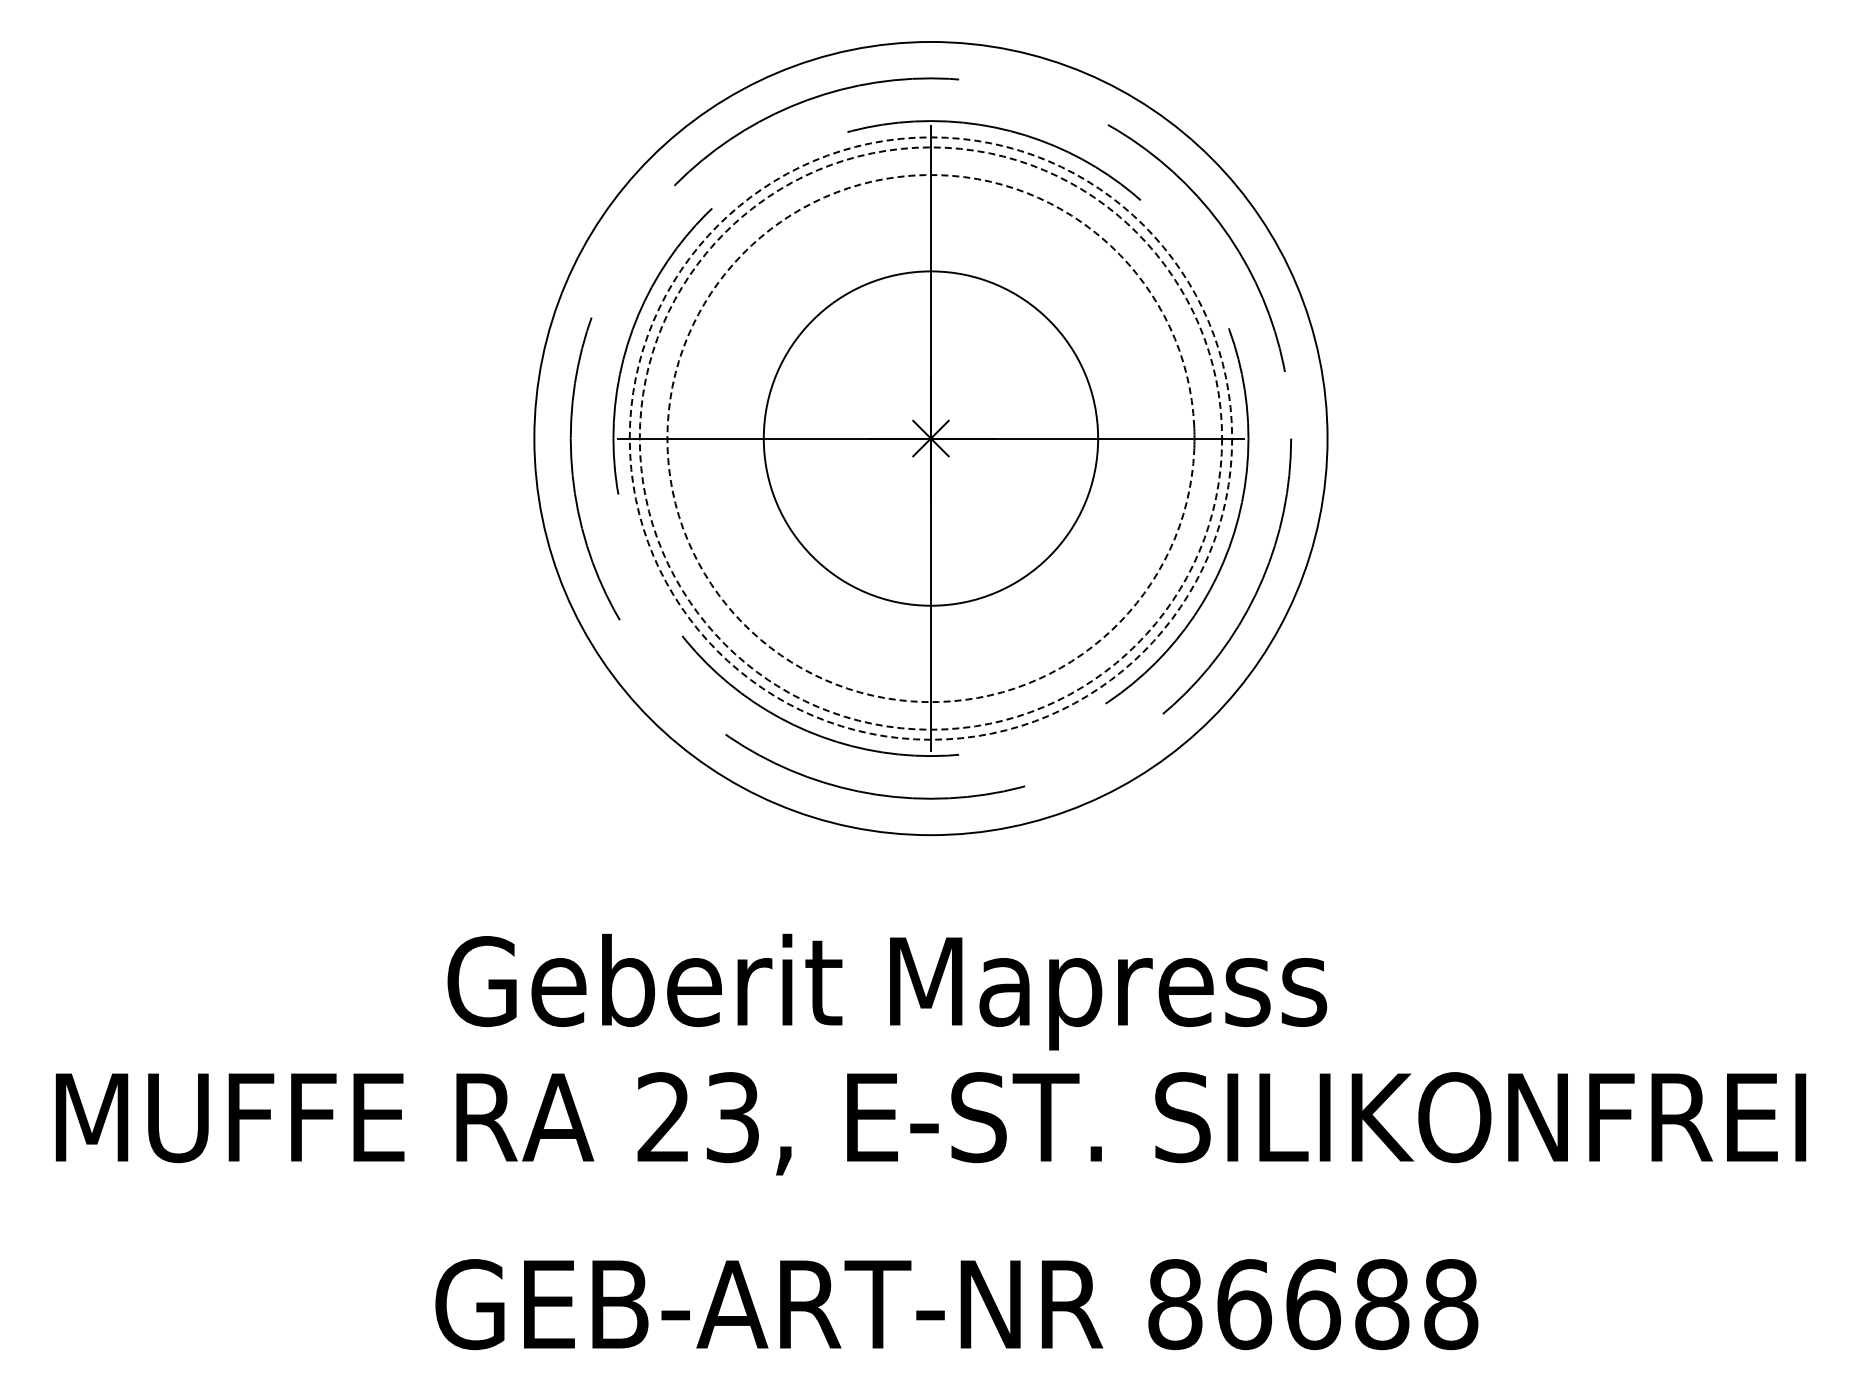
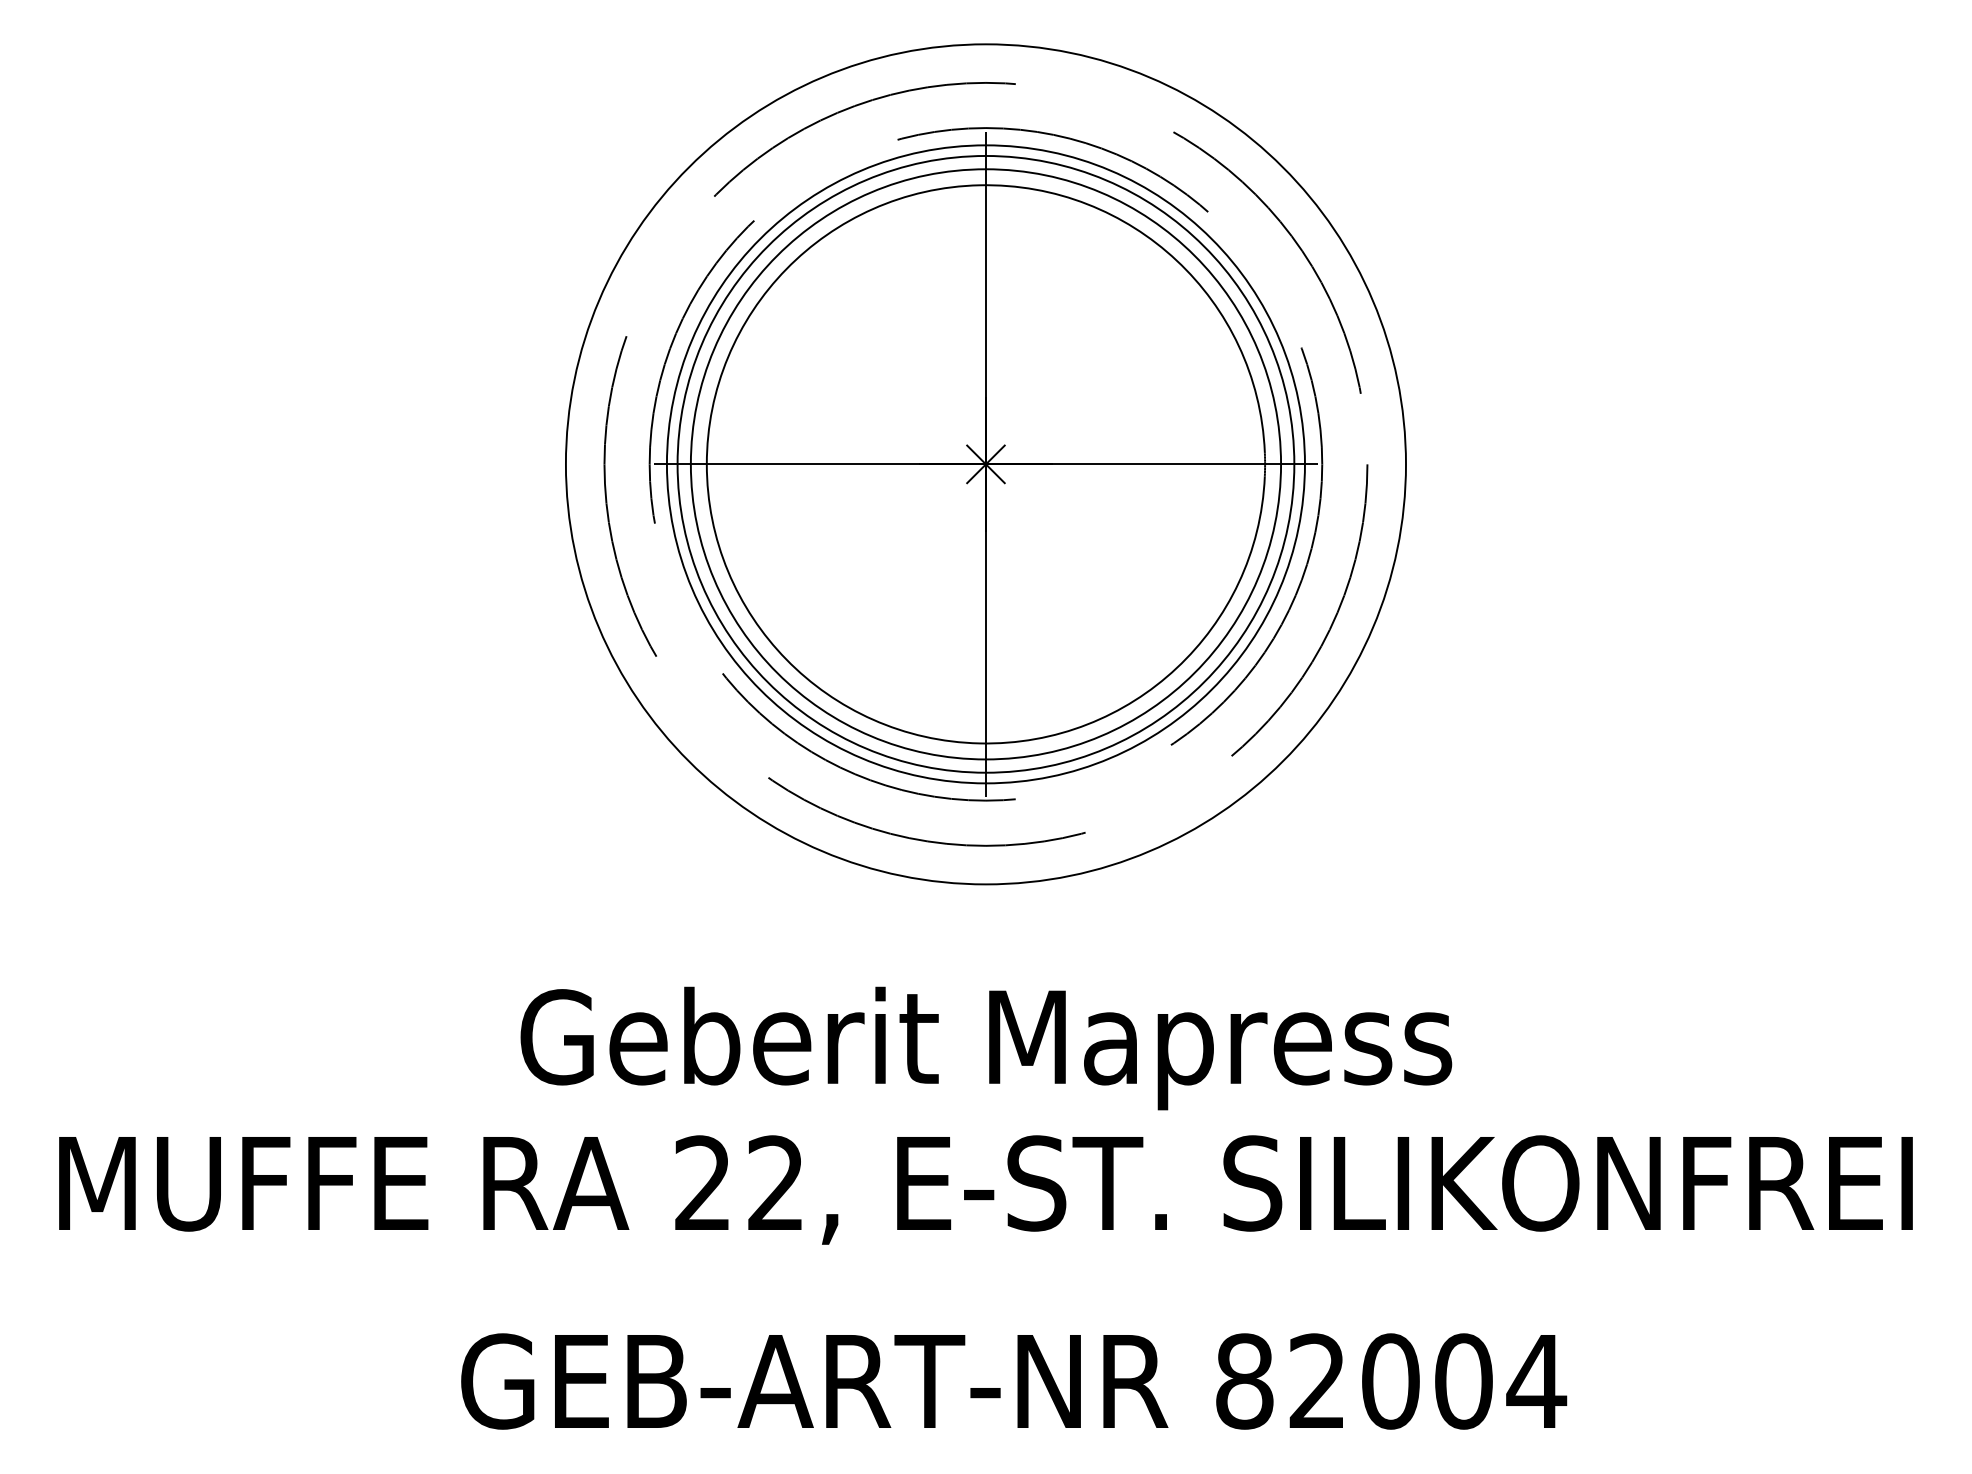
arc: (667, 438) -> (706, 464), dashed -> solid
circle: (930, 438) -> (985, 464), dashed -> solid
circle: (930, 438) -> (985, 464), dashed -> solid
circle: (930, 438) -> (985, 464), size x1.67
text: (887, 991) -> (986, 1047), moved
text: (732, 1117) -> (775, 1183), 23, -> 22,
text: (1348, 1304) -> (1428, 1381), 86688 -> 82004

